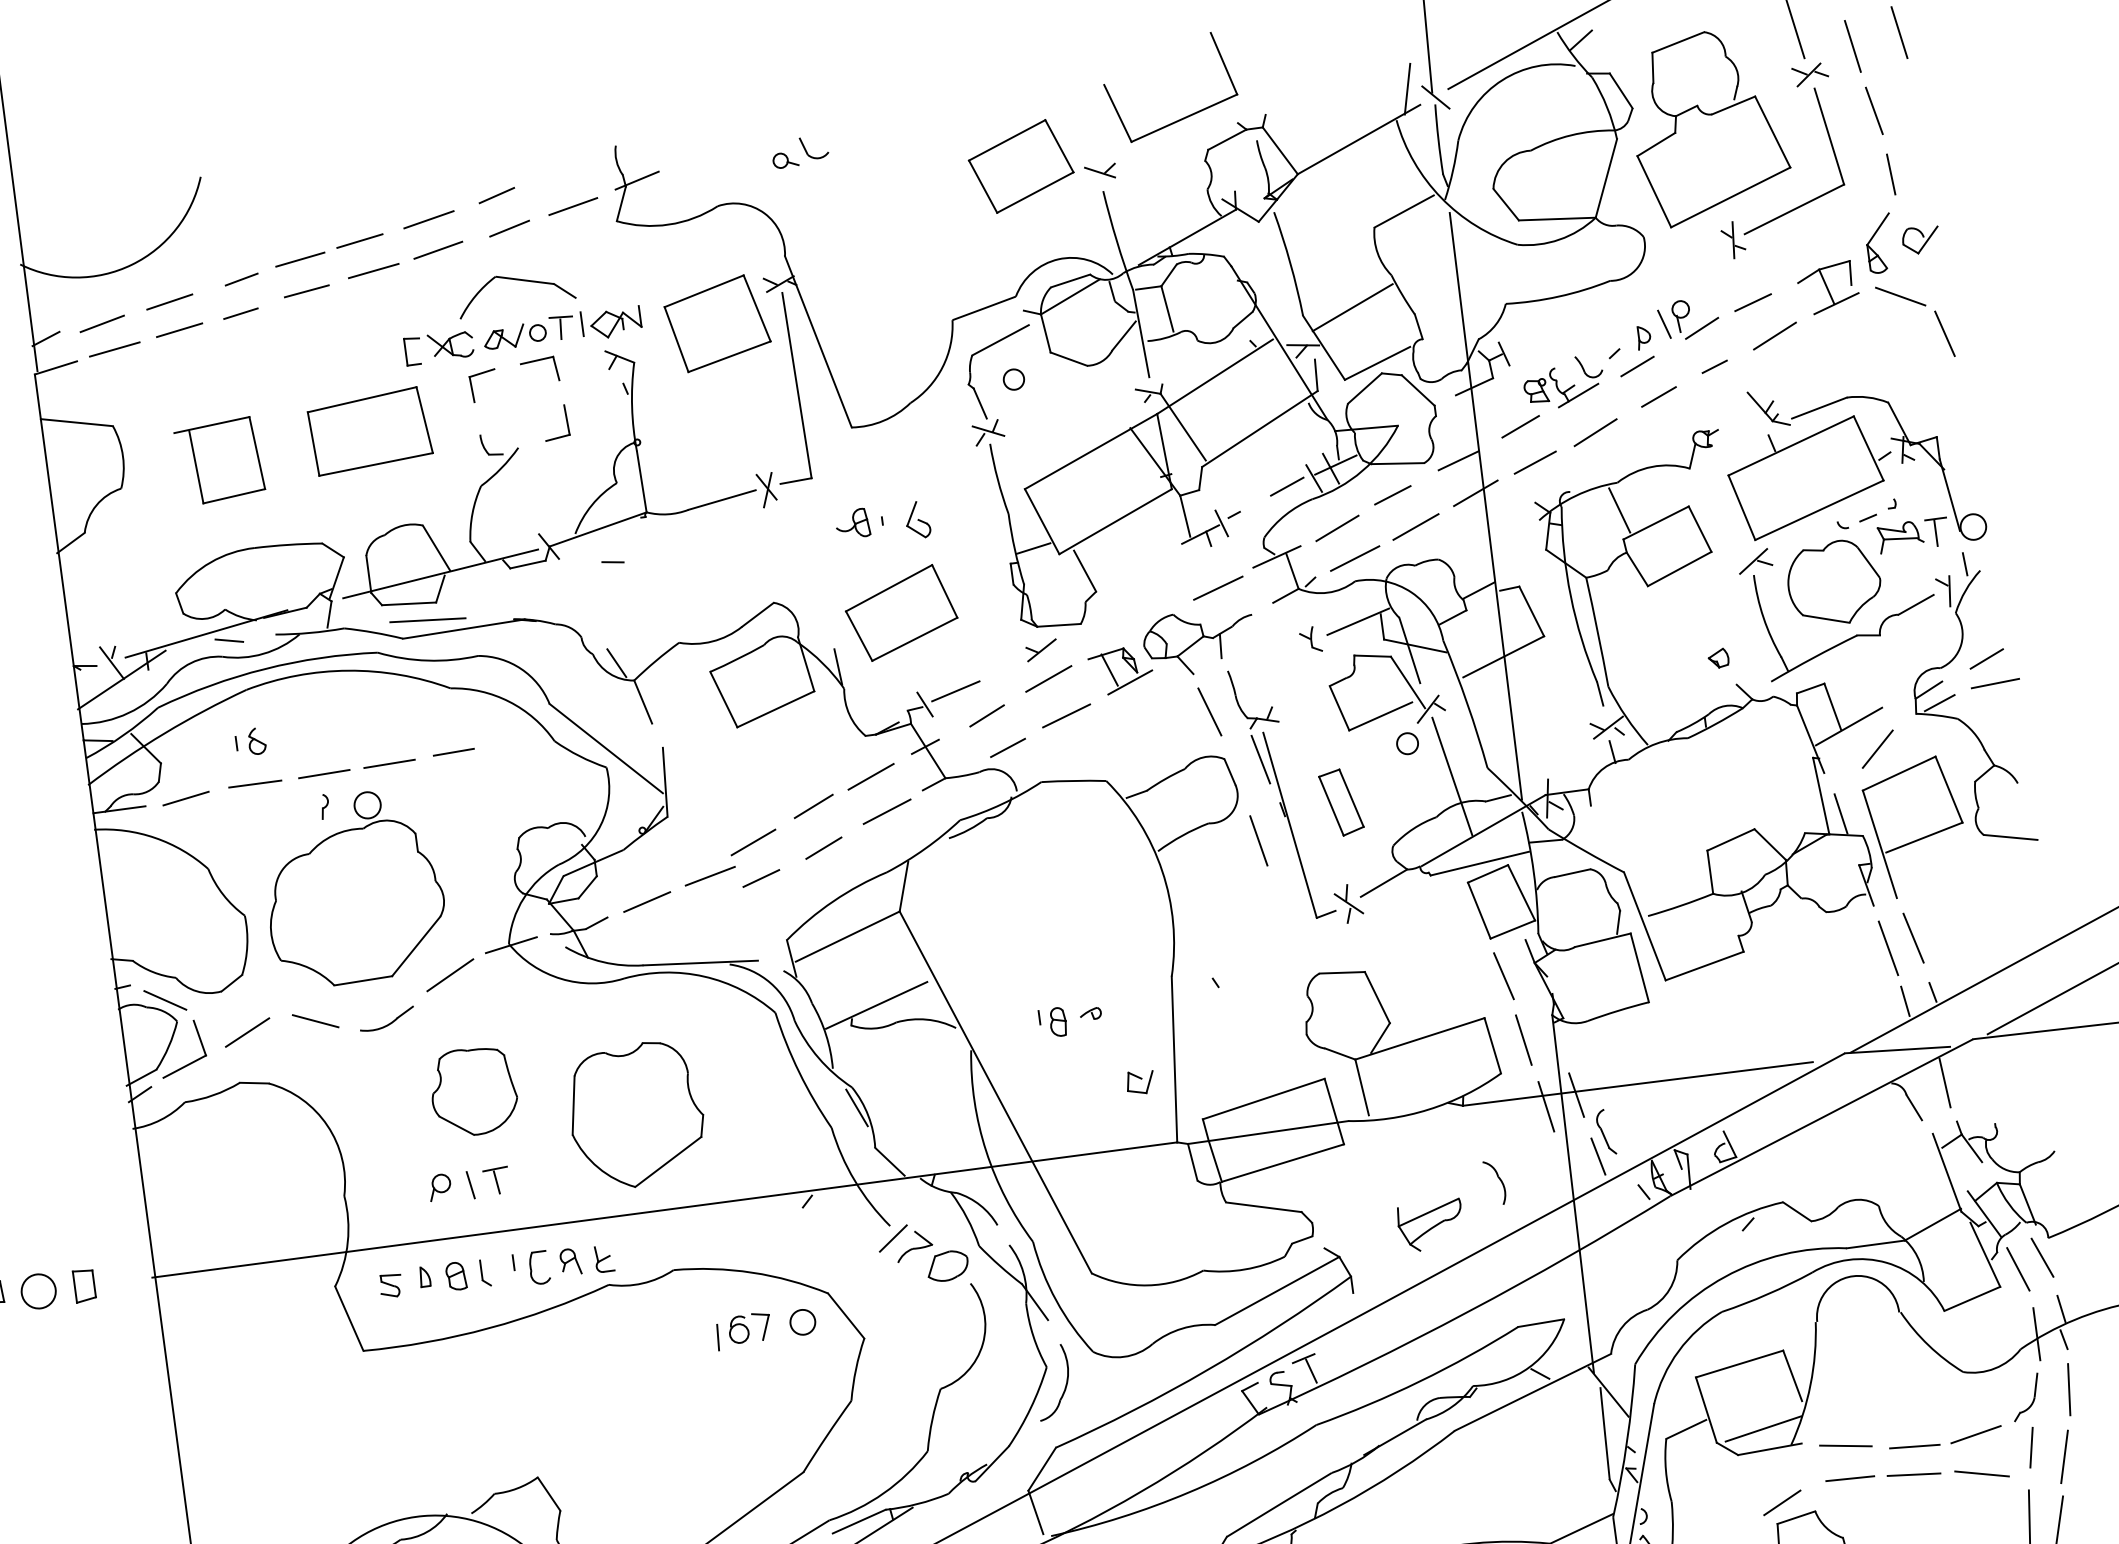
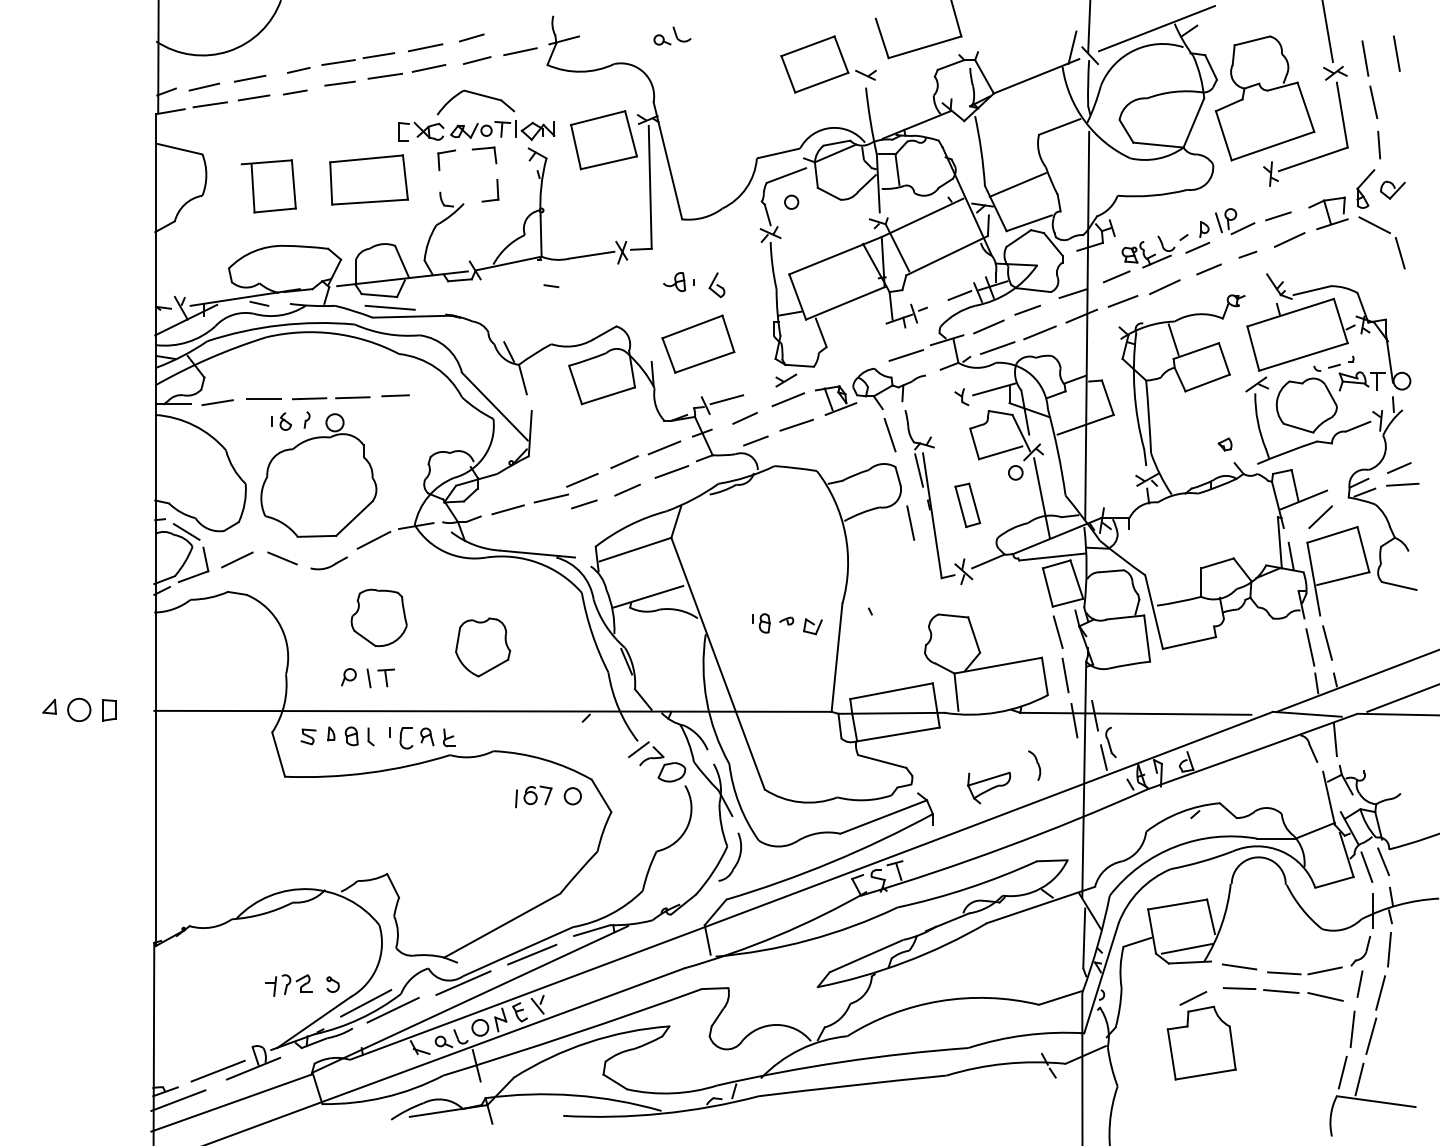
line: (613, 562) -> (551, 286), moved
part: (250, 741) -> (281, 421), moved
part: (1139, 1082) -> (812, 626), moved
part: (637, 1115) -> (483, 647), size x0.62

